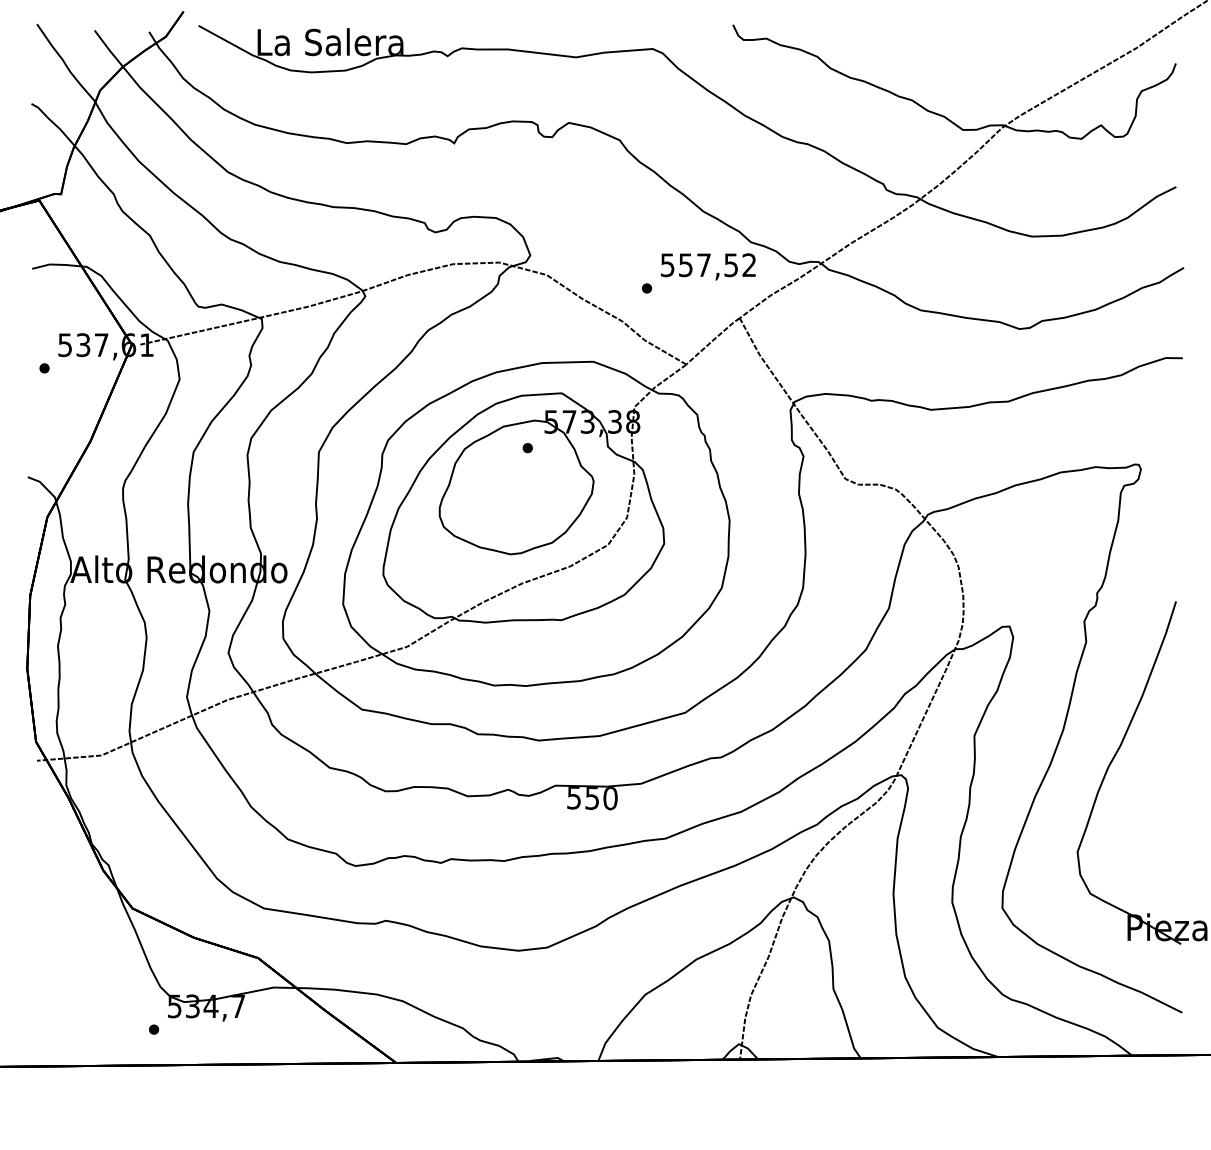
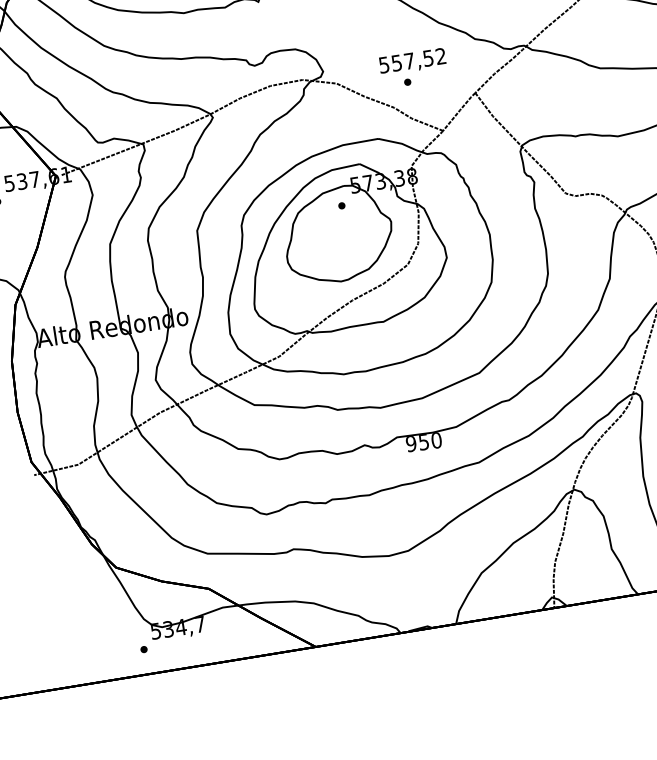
text: (708, 266) -> (412, 61), moved
text: (574, 797) -> (411, 443), 550 -> 950

